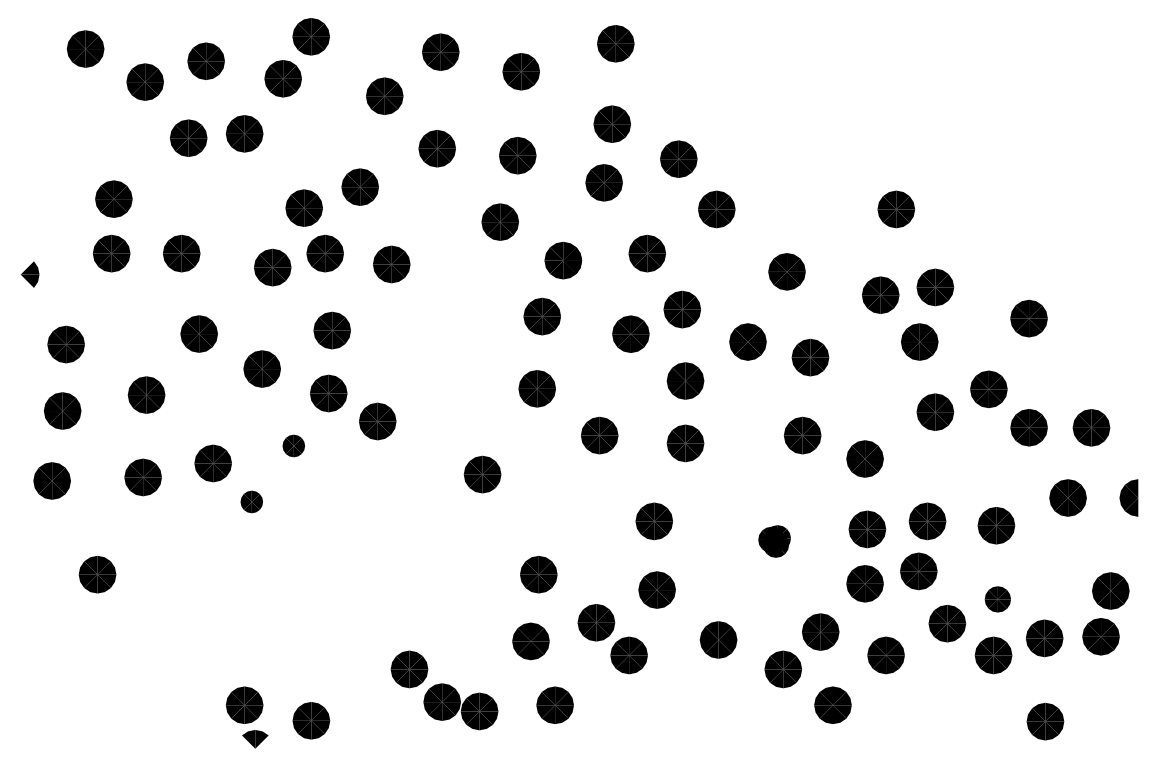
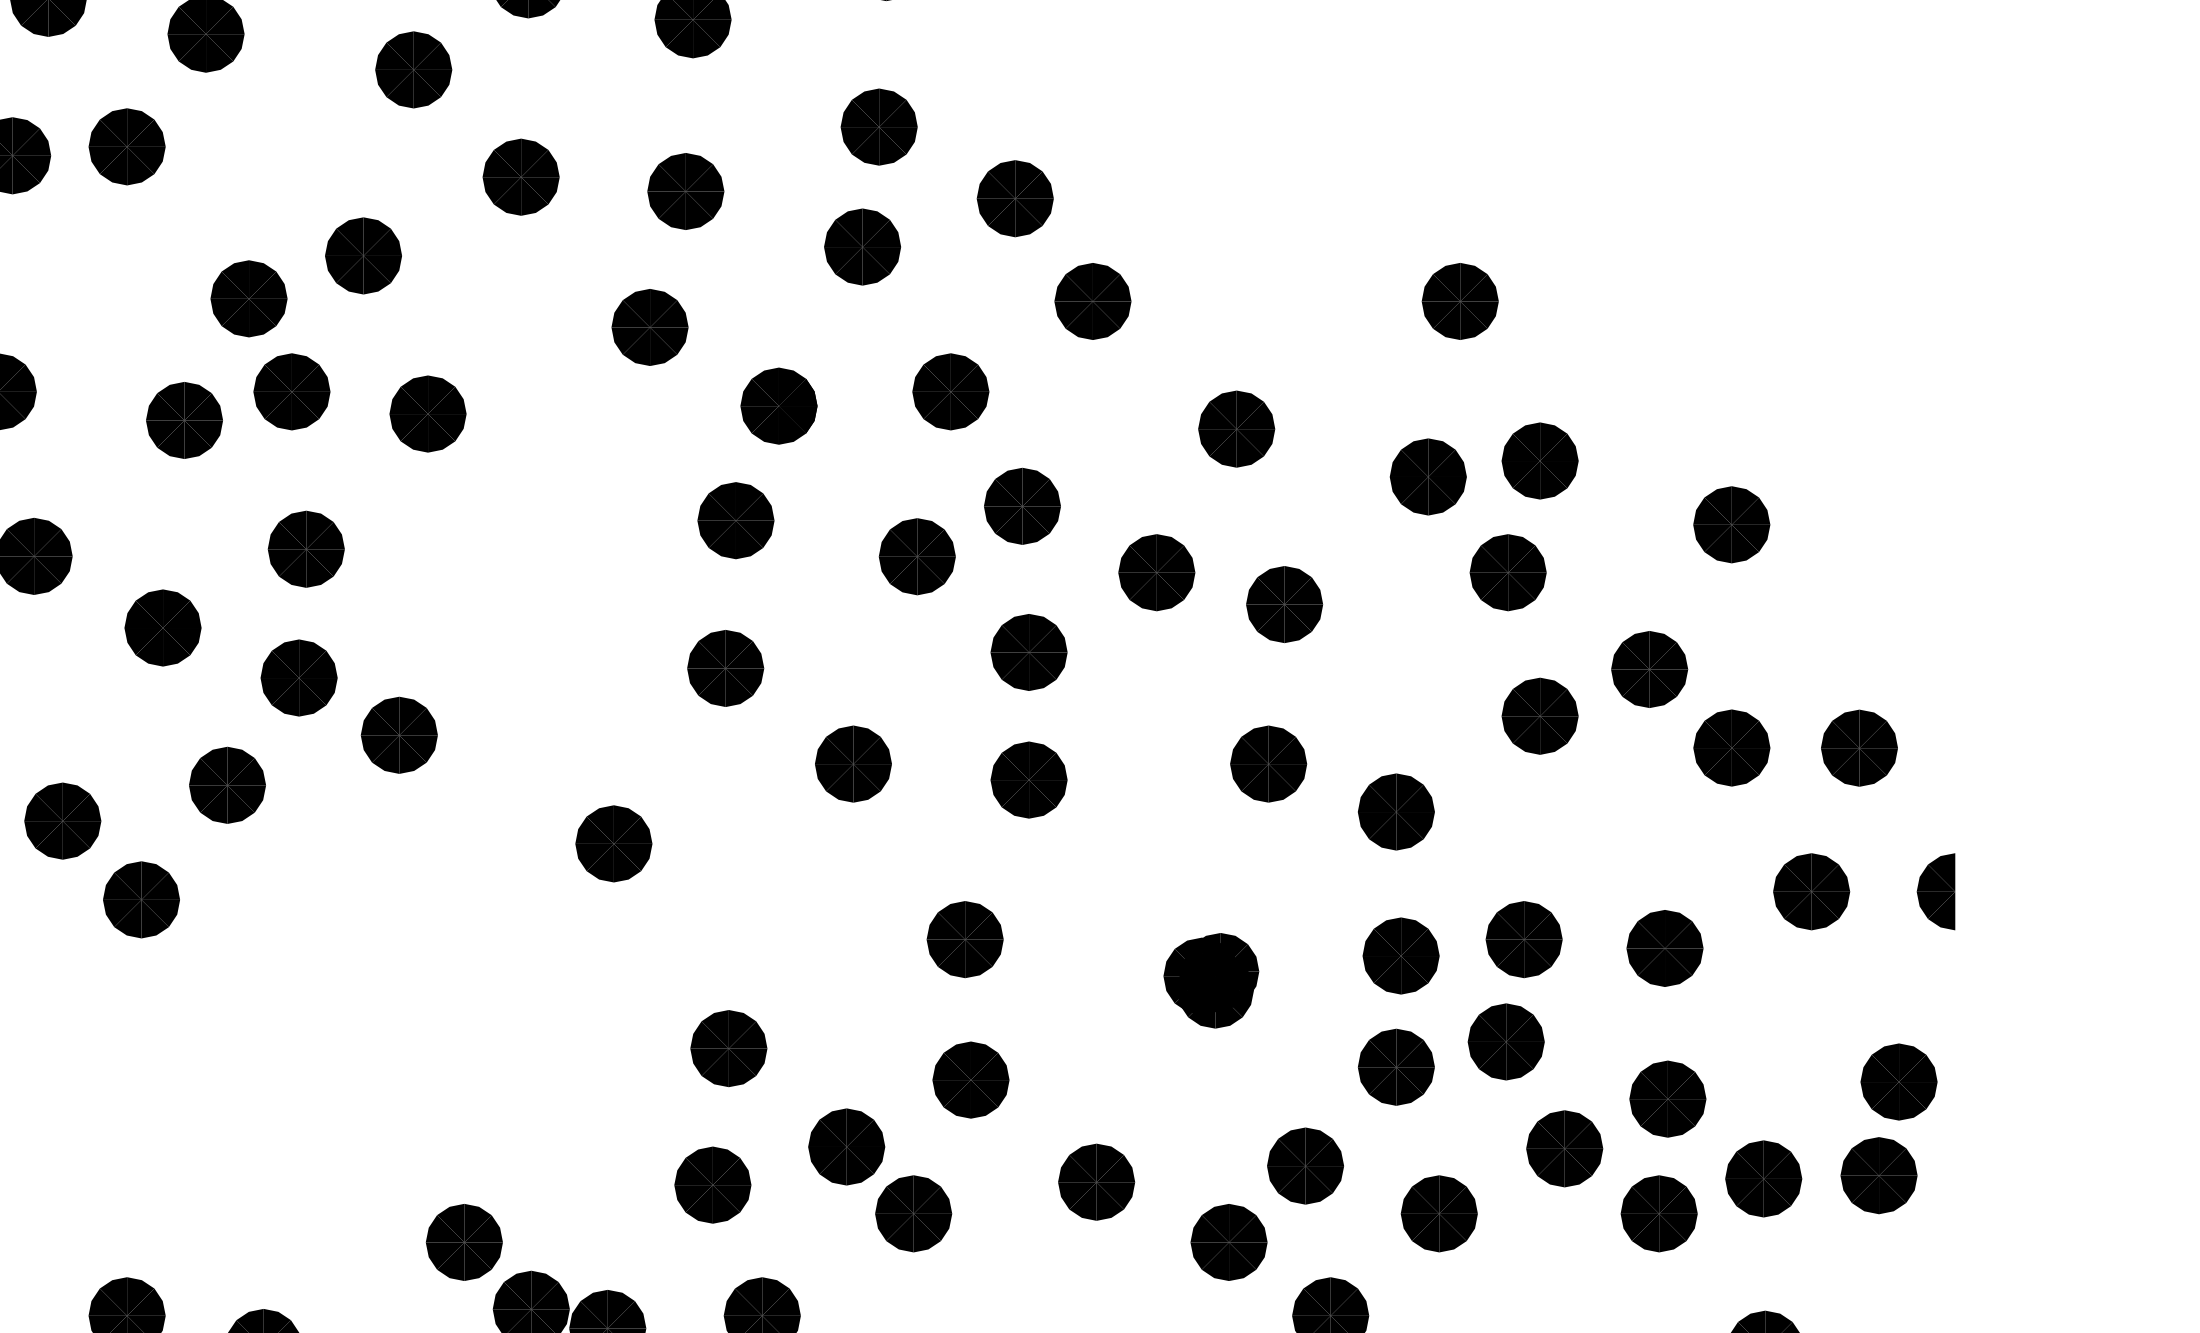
part: (293, 445) -> (227, 784), size x1.67
part: (251, 501) -> (141, 898), size x1.67
part: (774, 541) -> (1211, 980), size x1.43
part: (997, 599) -> (1667, 1099), size x1.43

